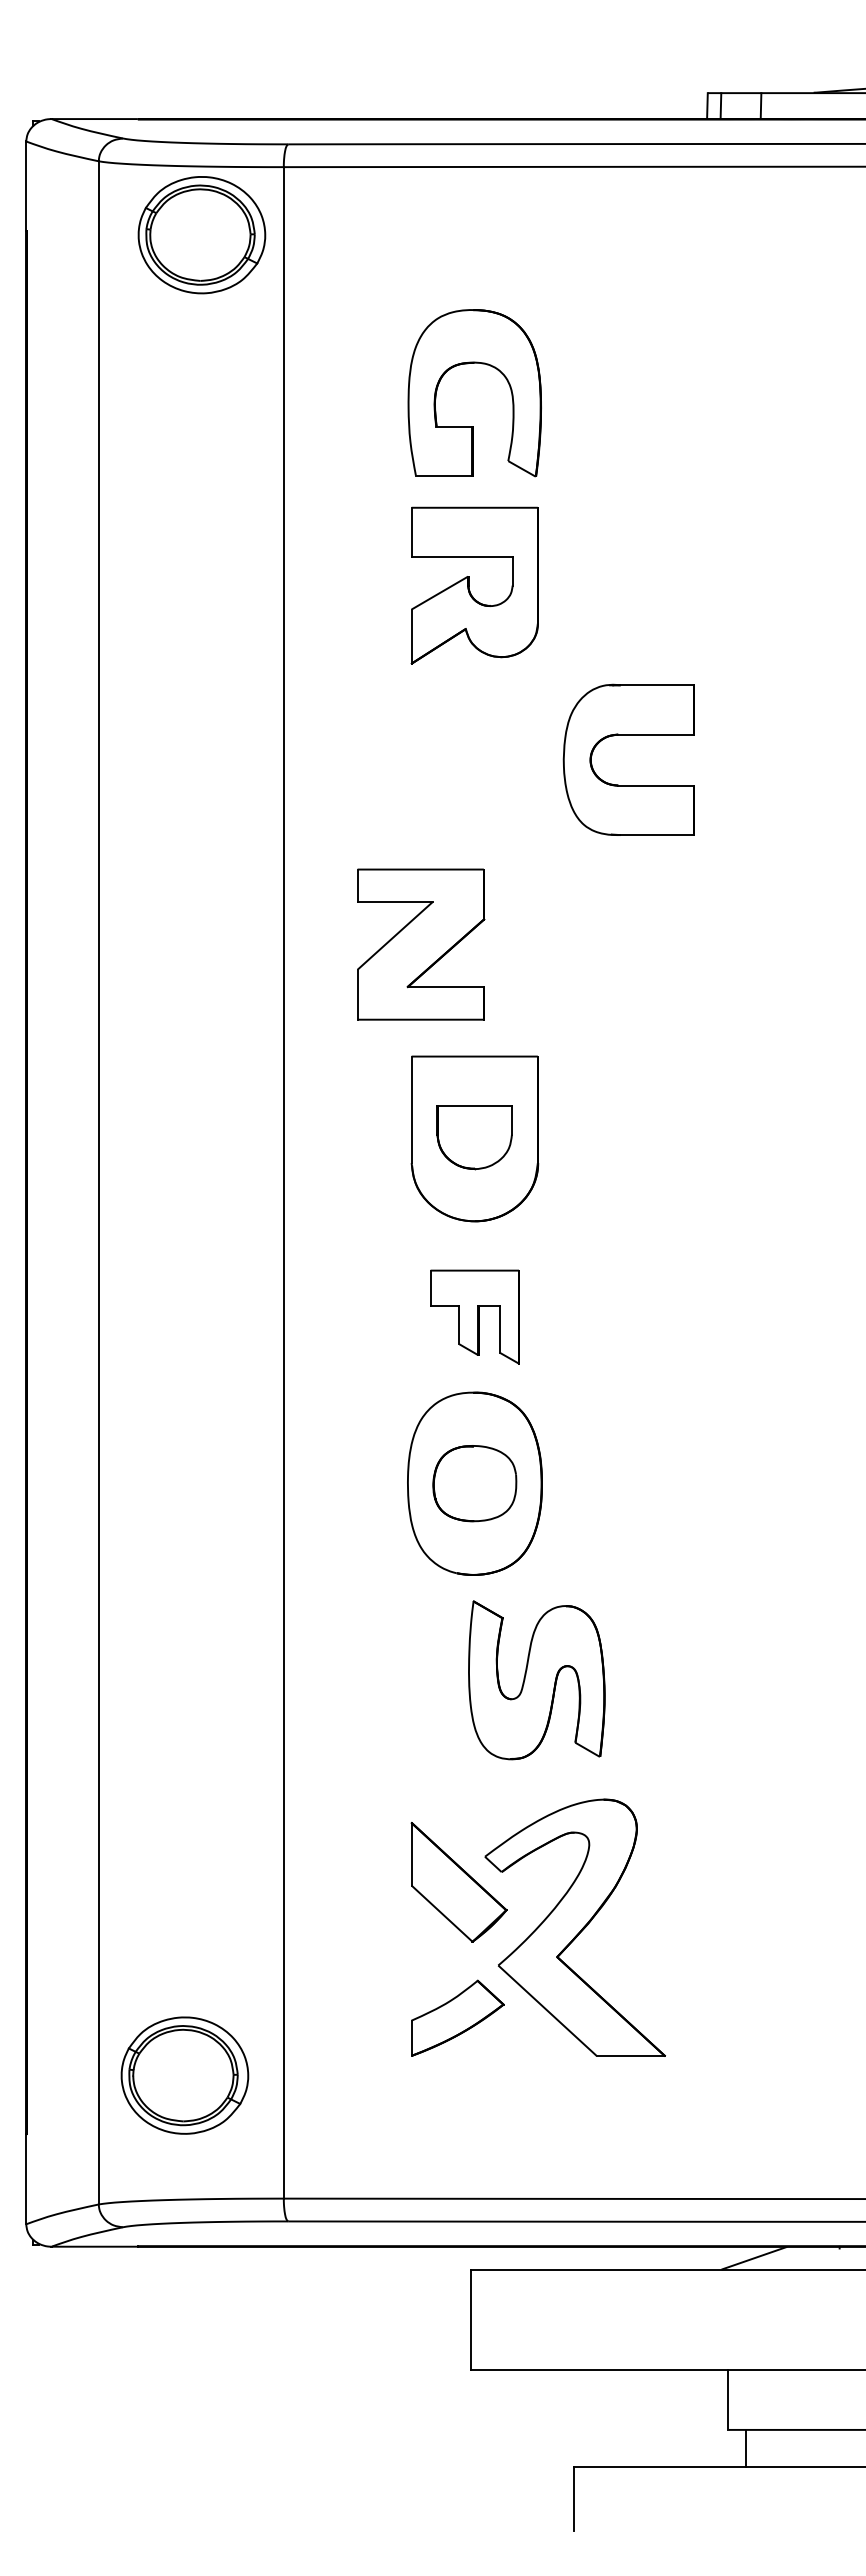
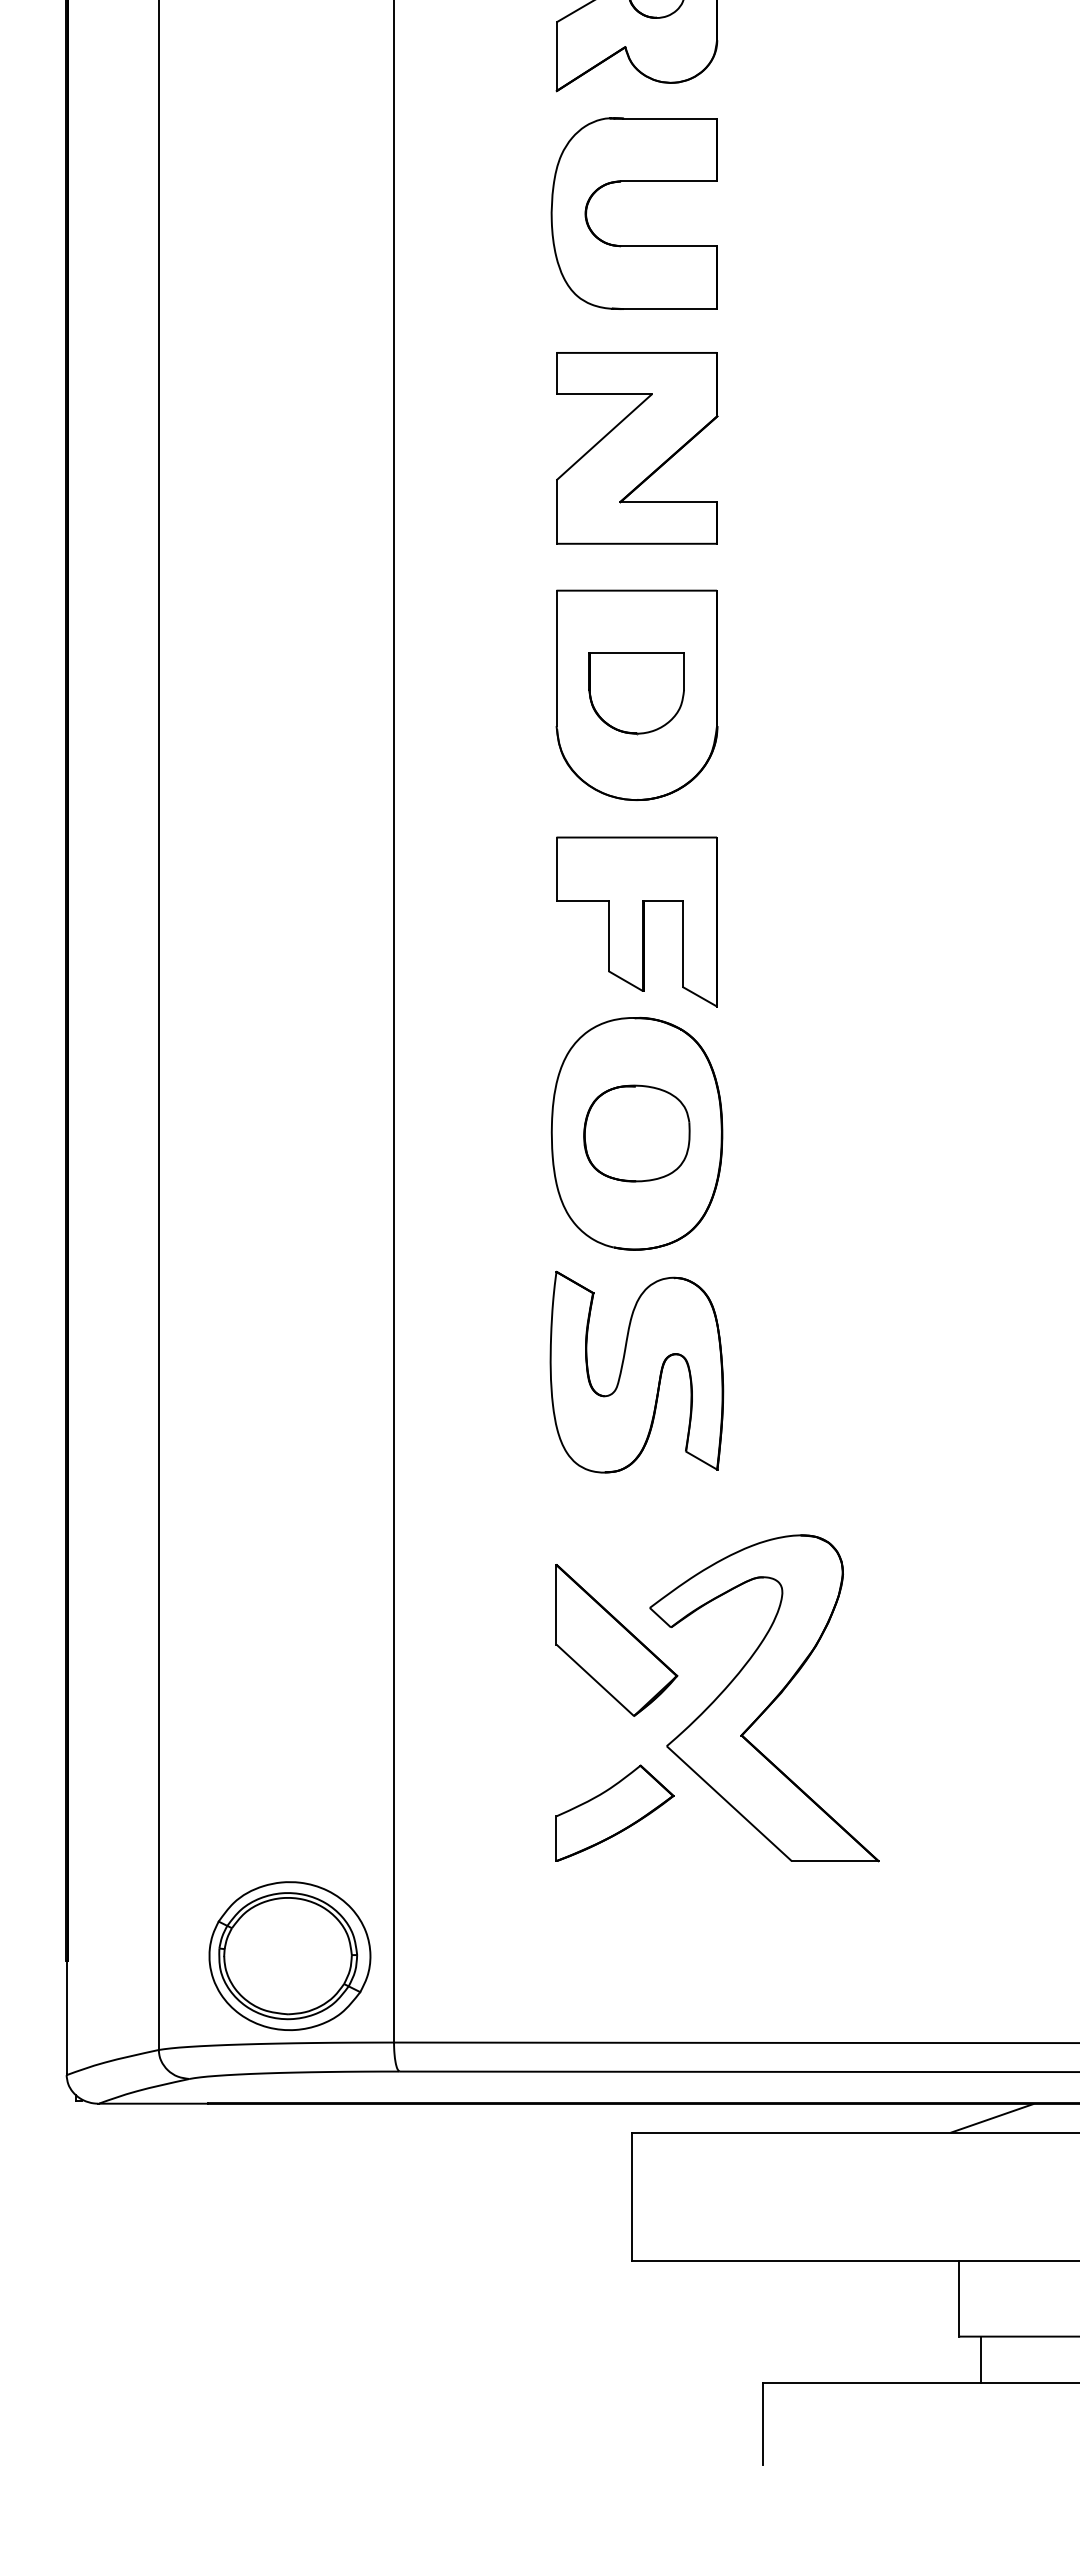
part: (628, 735) -> (633, 182), moved
part: (421, 944) -> (637, 448), moved
part: (474, 1316) -> (636, 921), size x1.43
part: (536, 1680) -> (636, 1372), moved
part: (184, 2075) -> (289, 1955), moved

